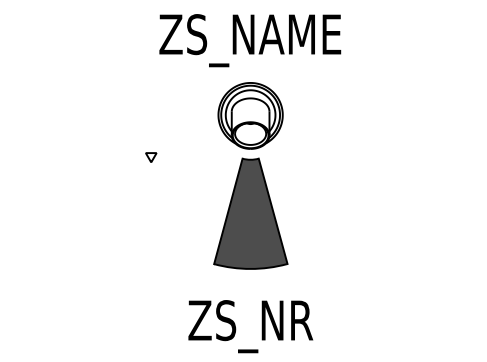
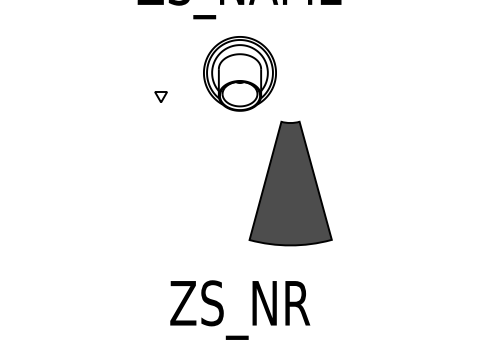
part: (151, 157) -> (161, 96), moved
part: (250, 213) -> (290, 183), moved

